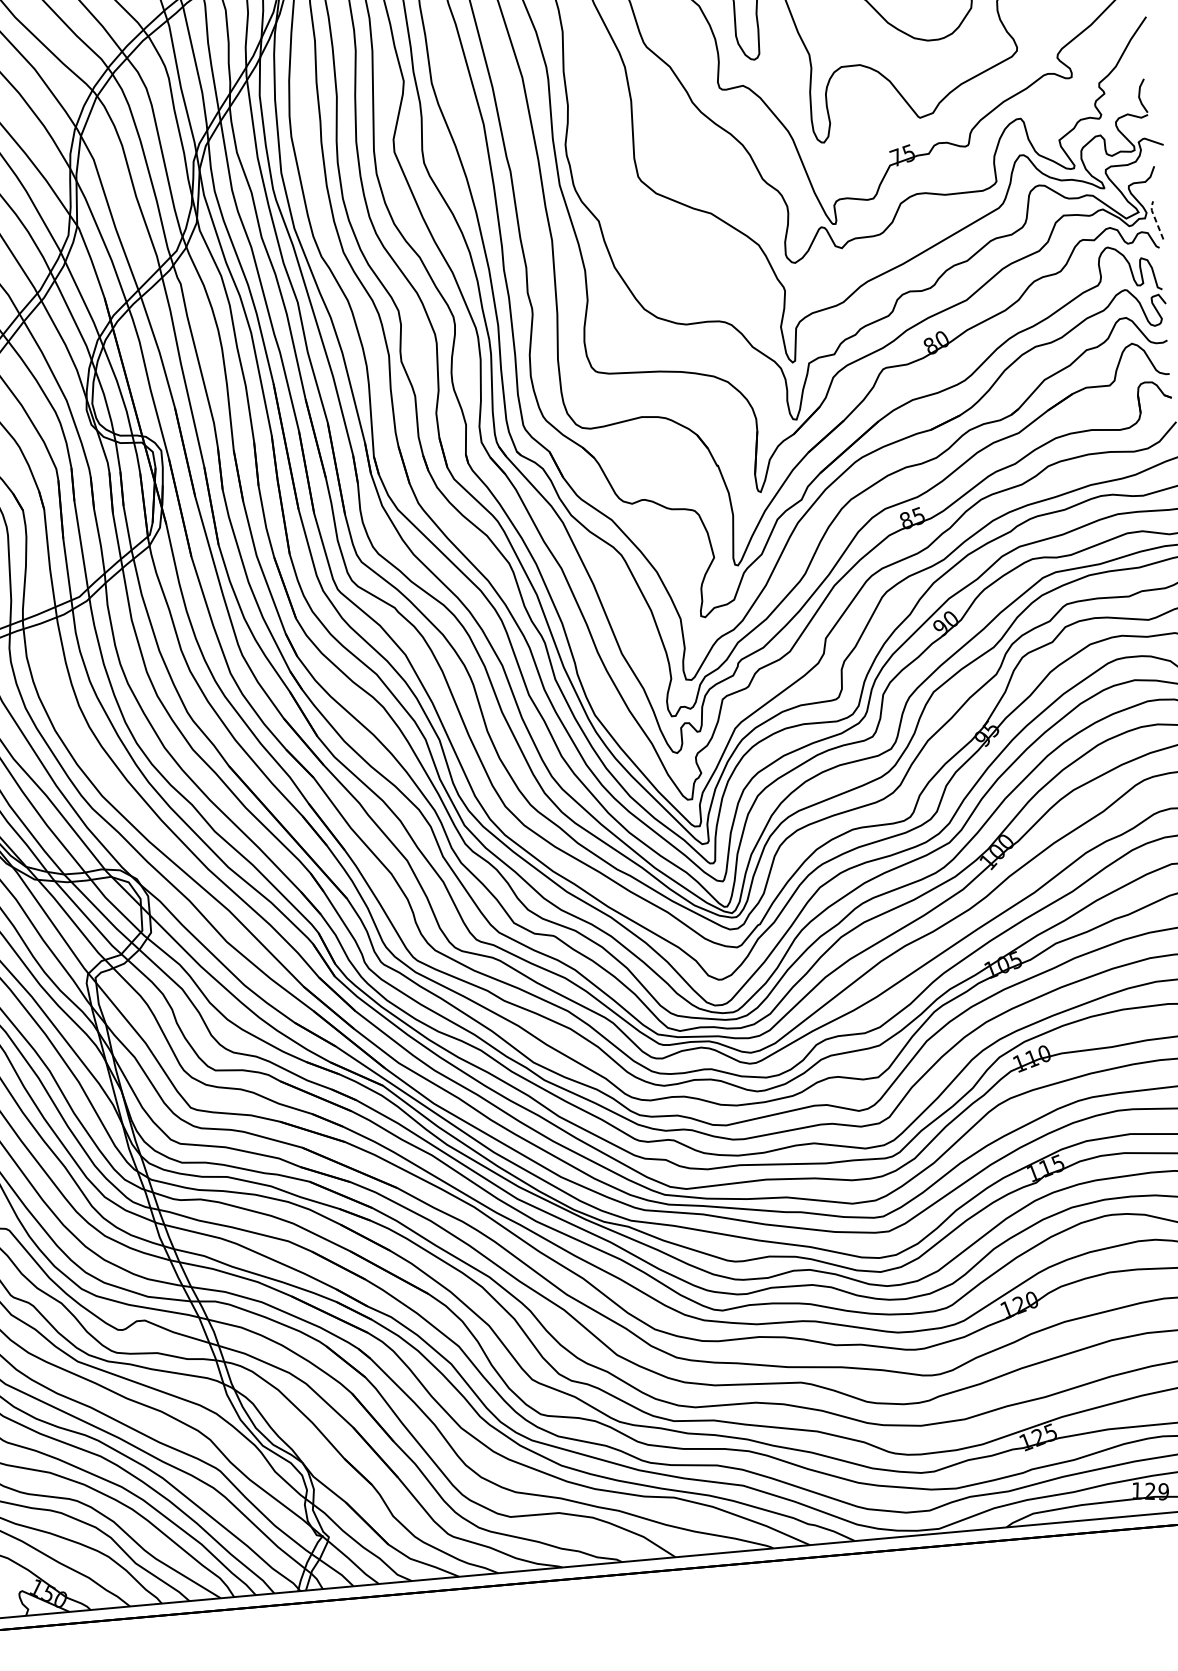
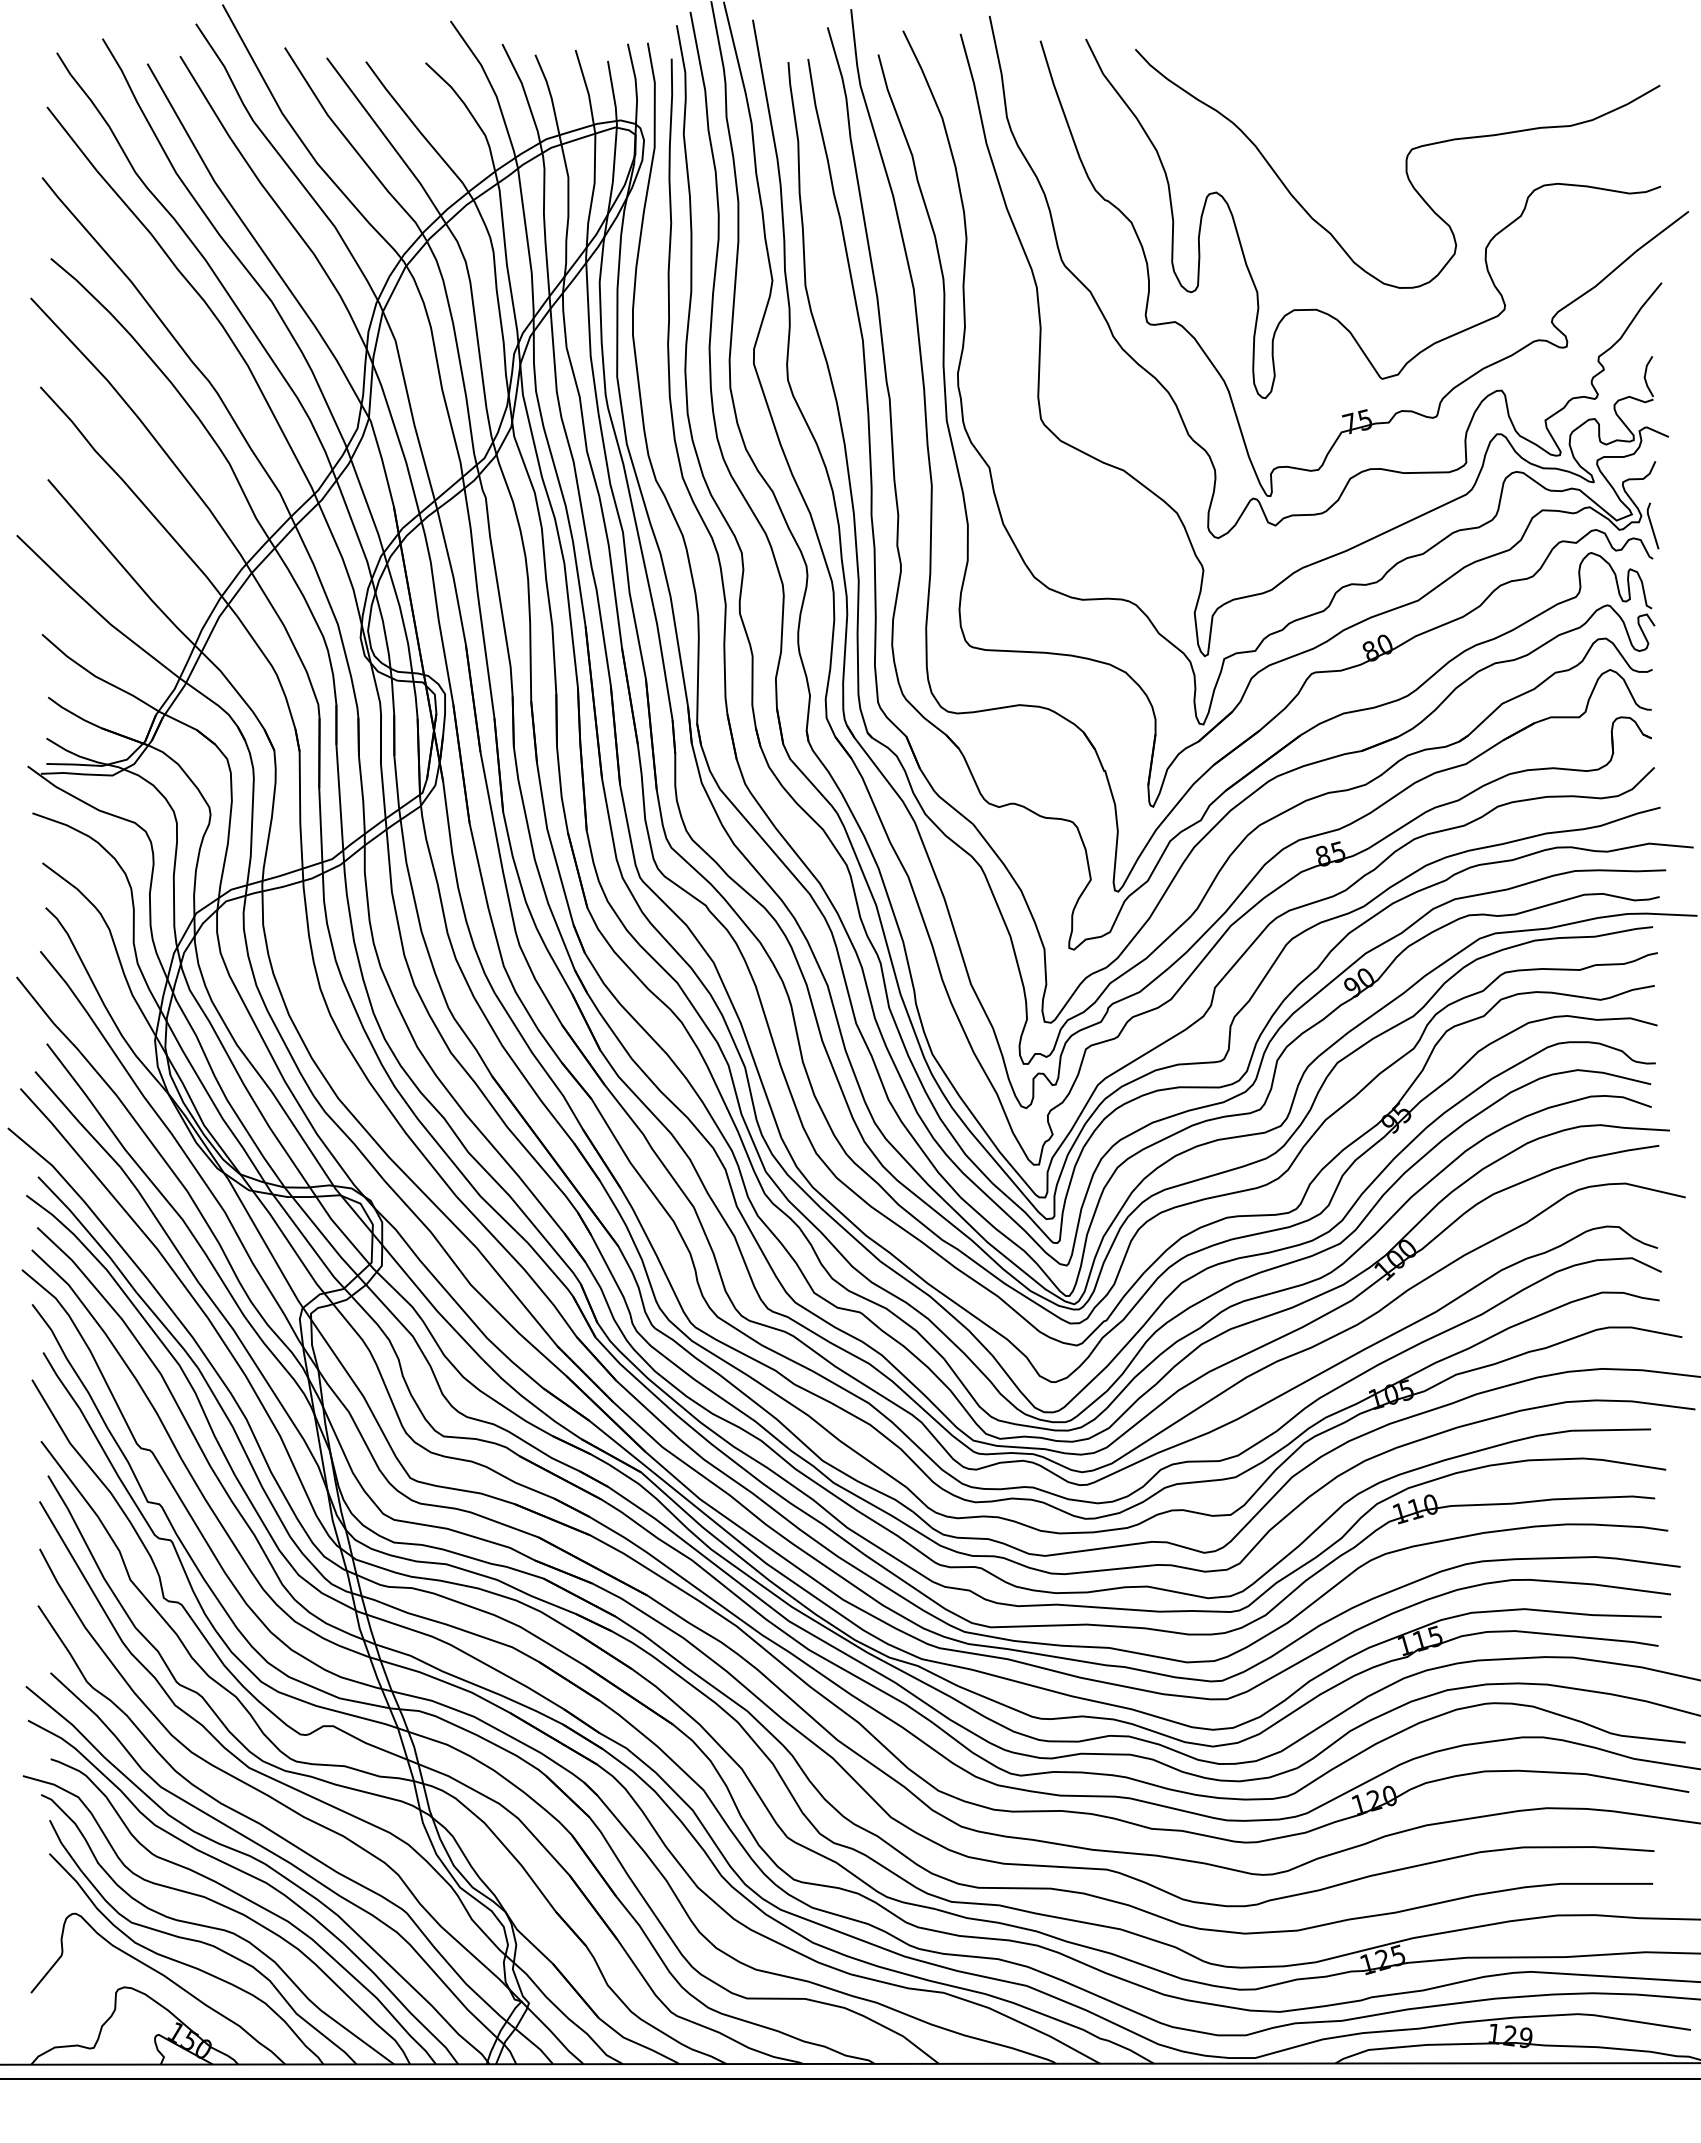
line: (1155, 219) -> (1651, 524), dashed -> solid

